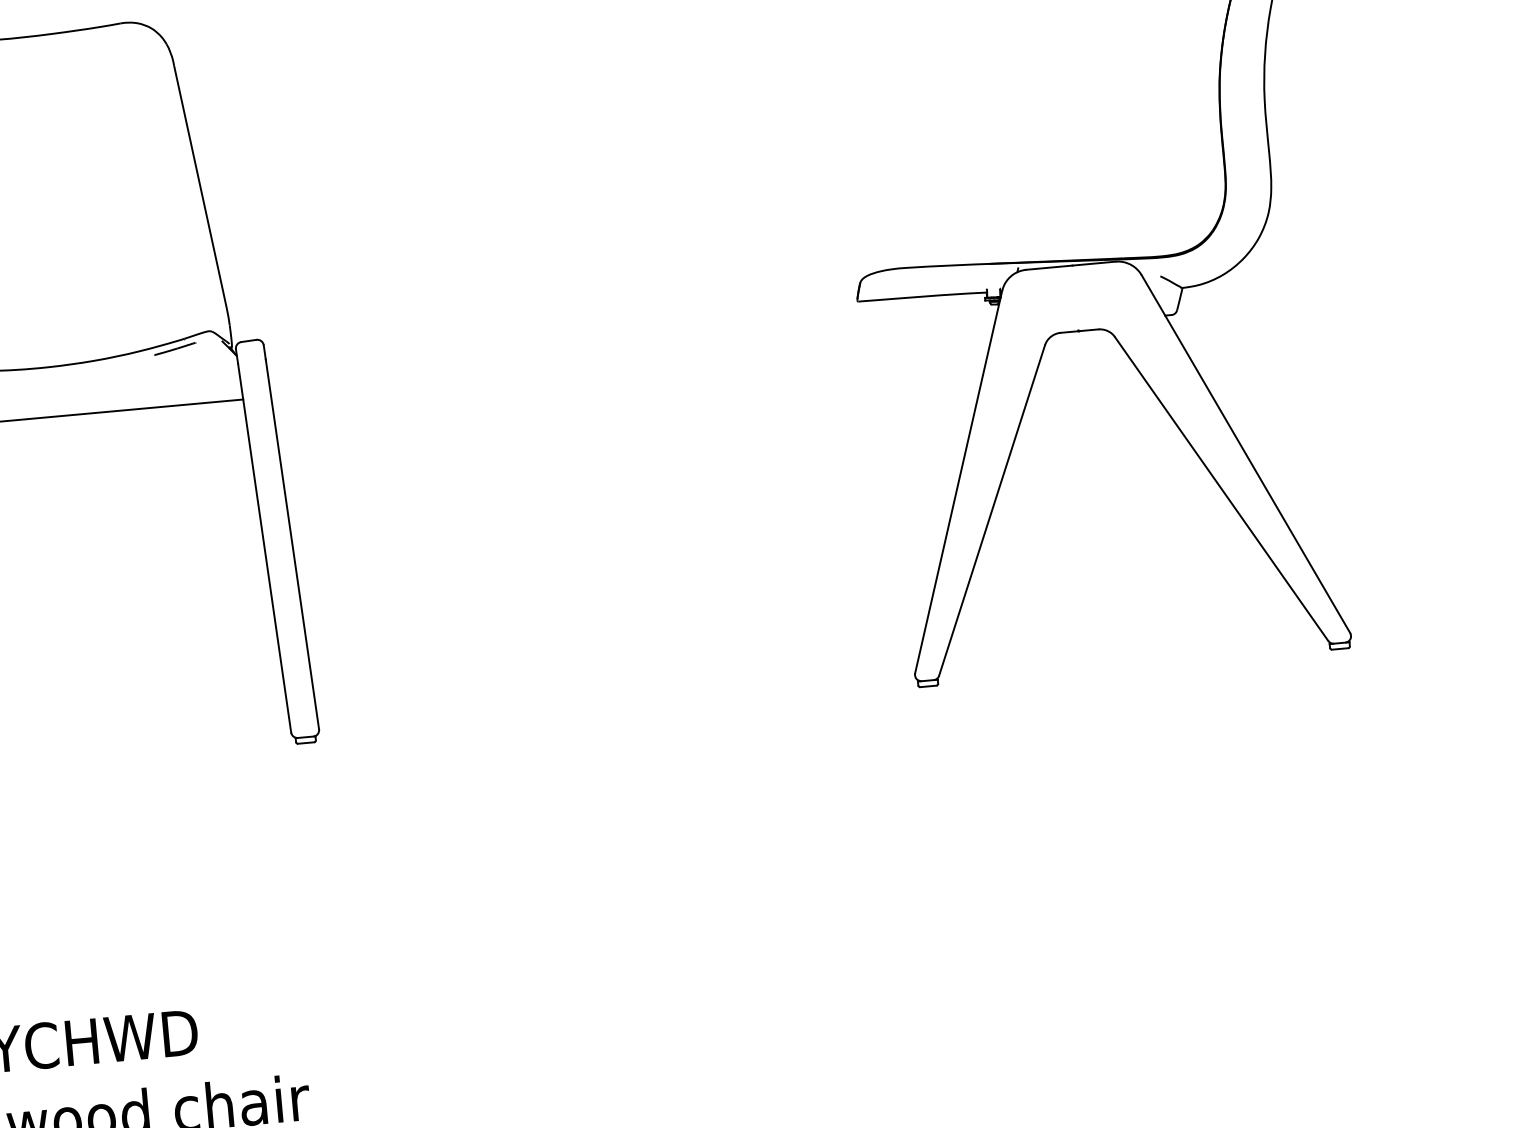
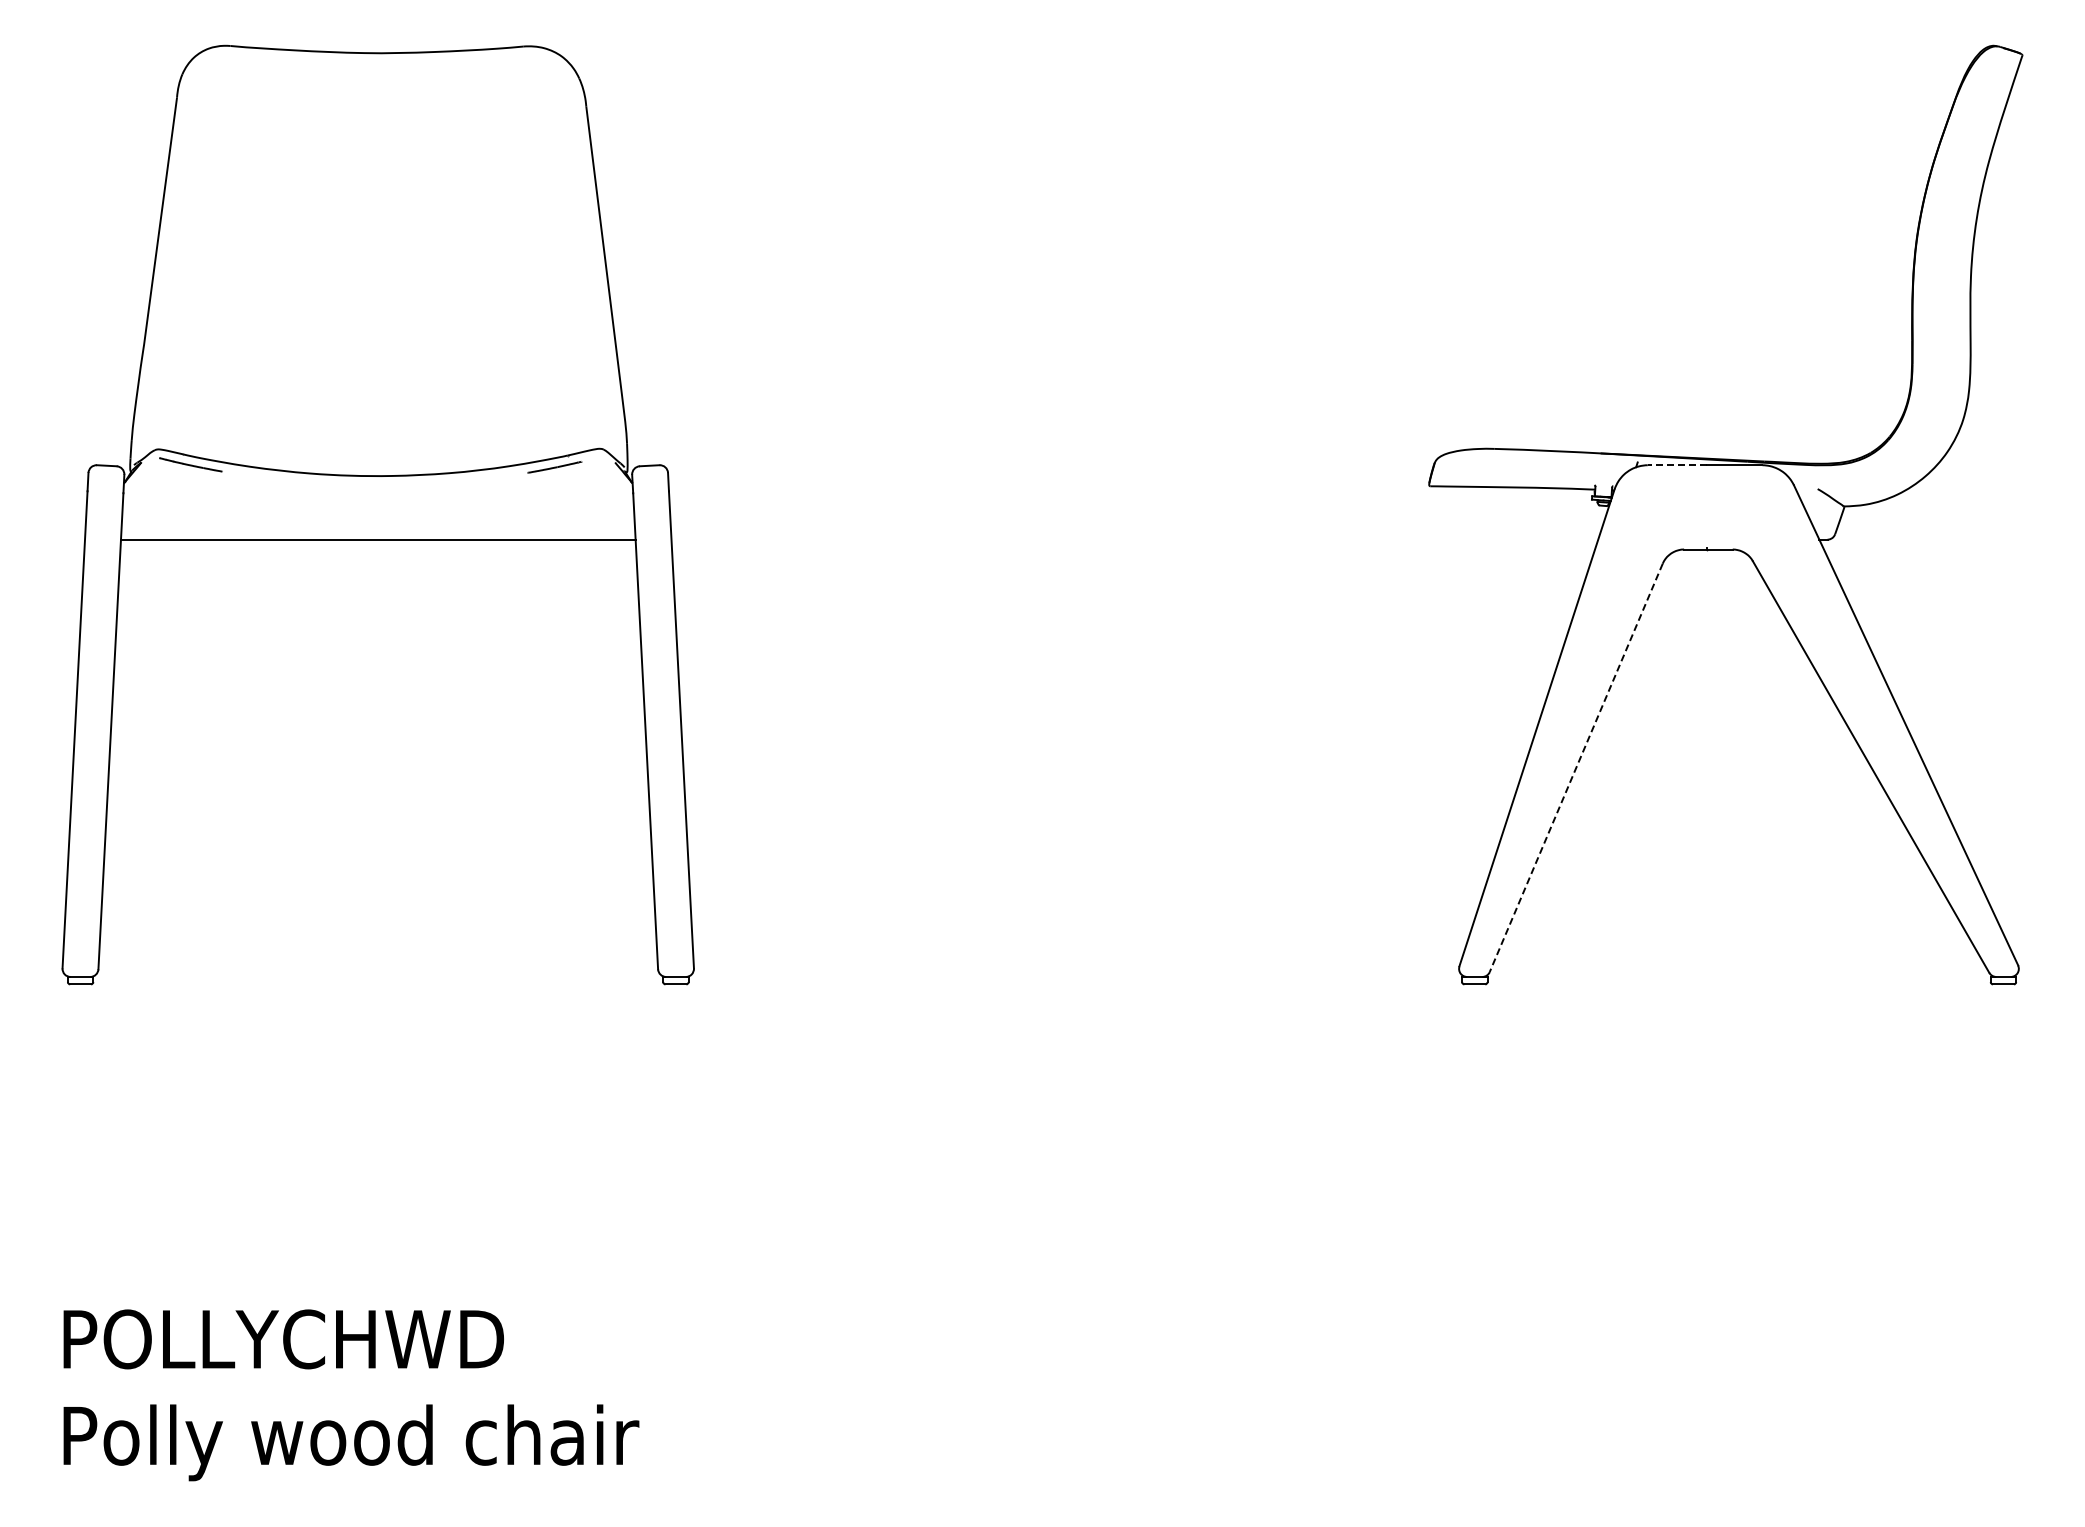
line: (1049, 267) -> (1677, 465), solid -> dashed
line: (992, 510) -> (1576, 767), solid -> dashed

